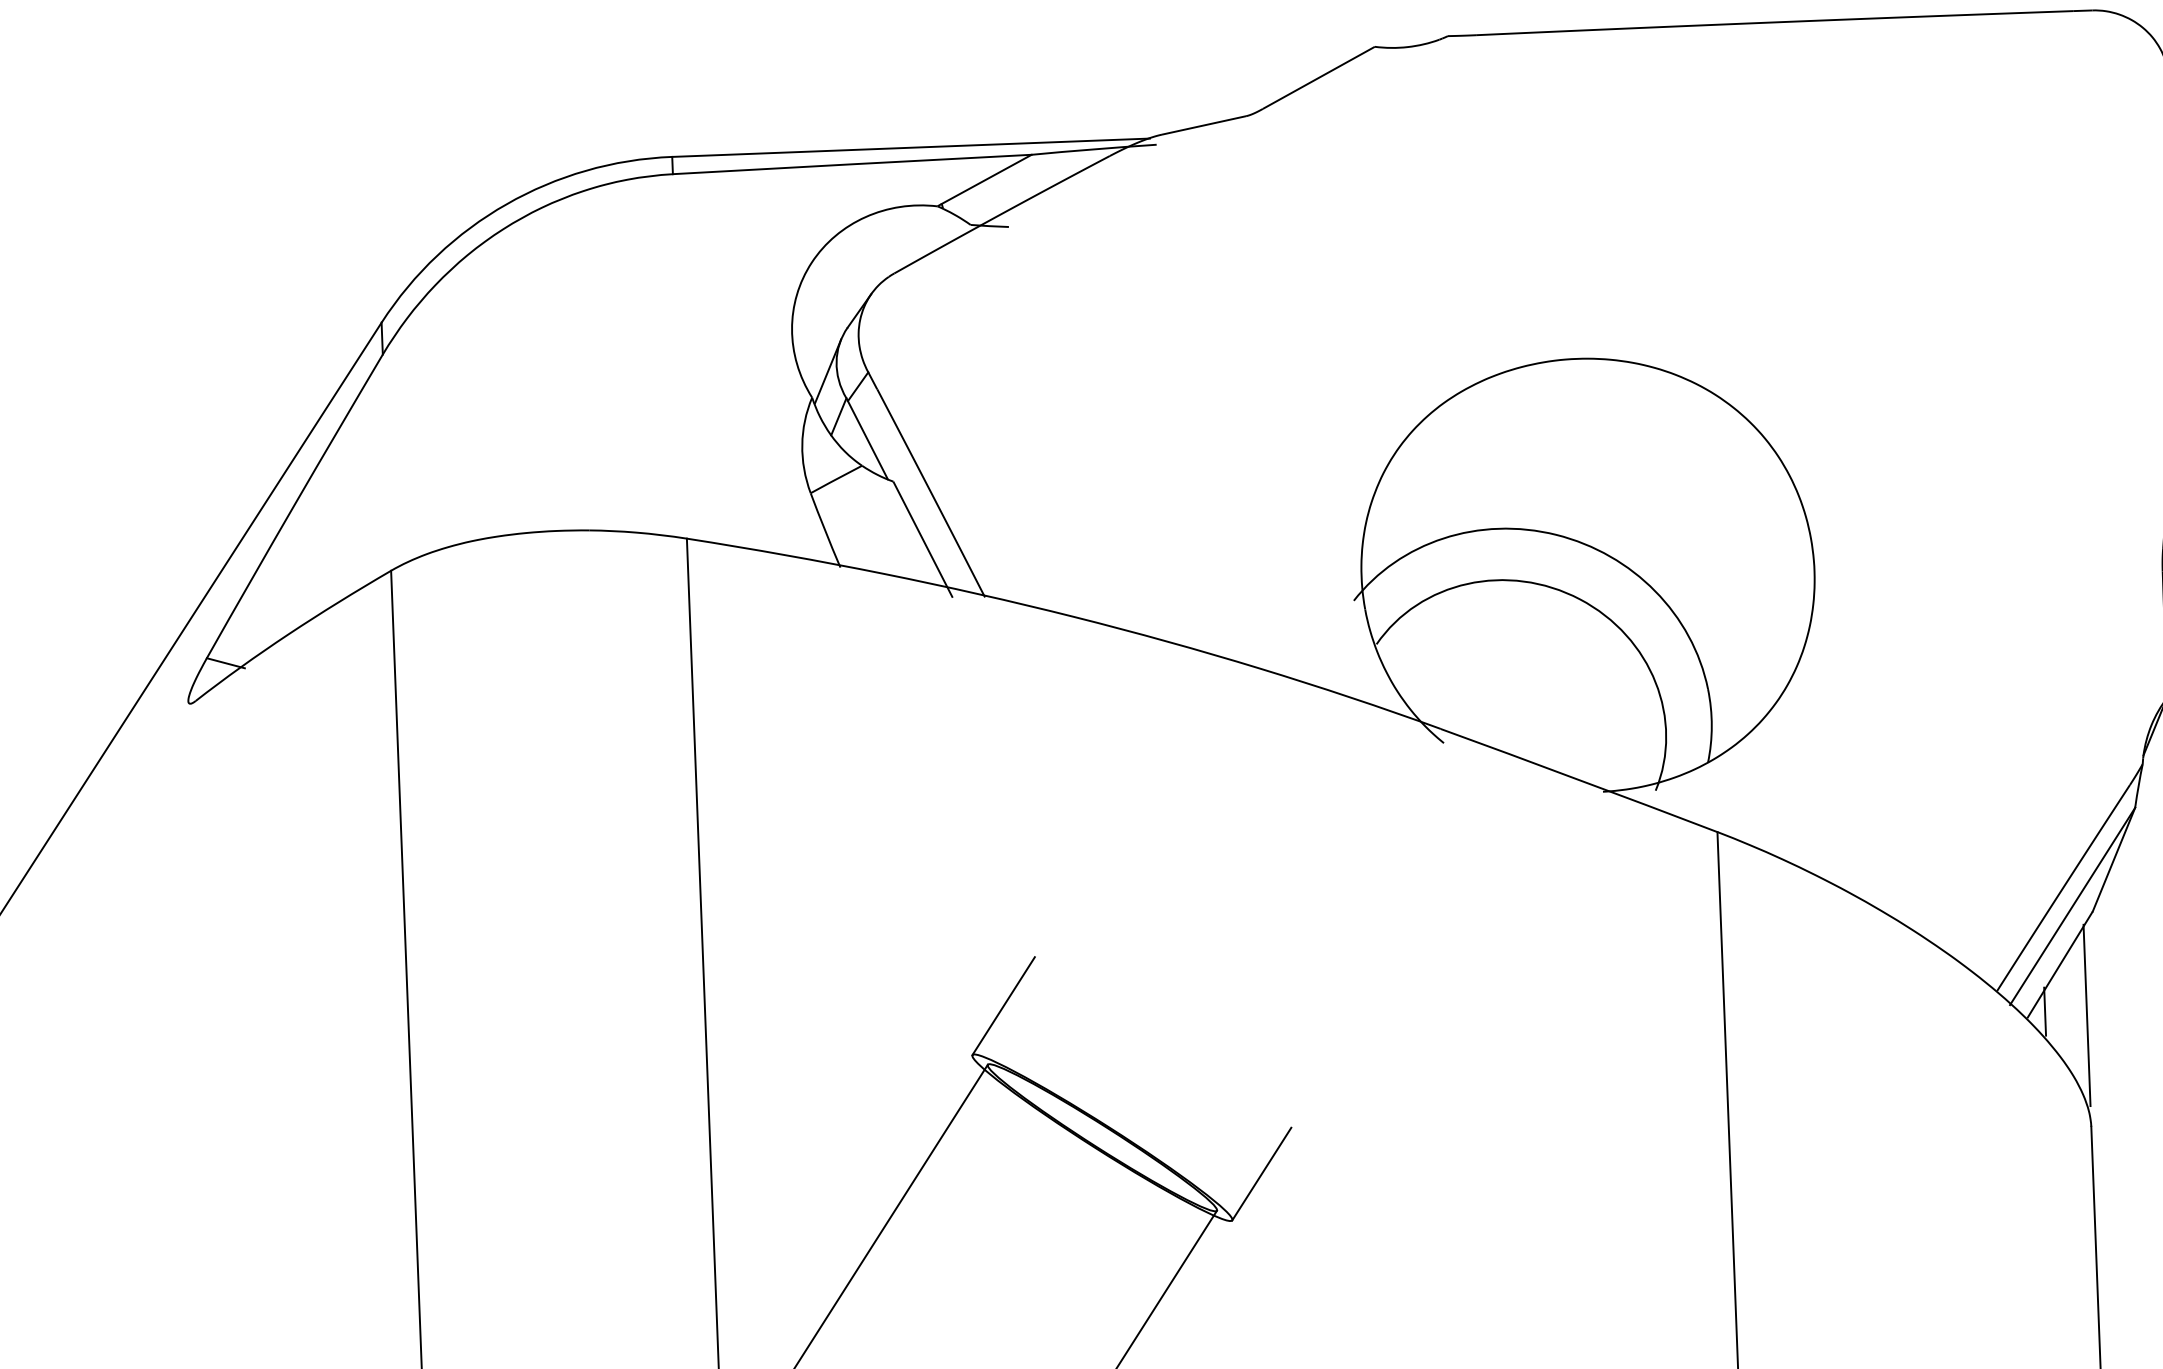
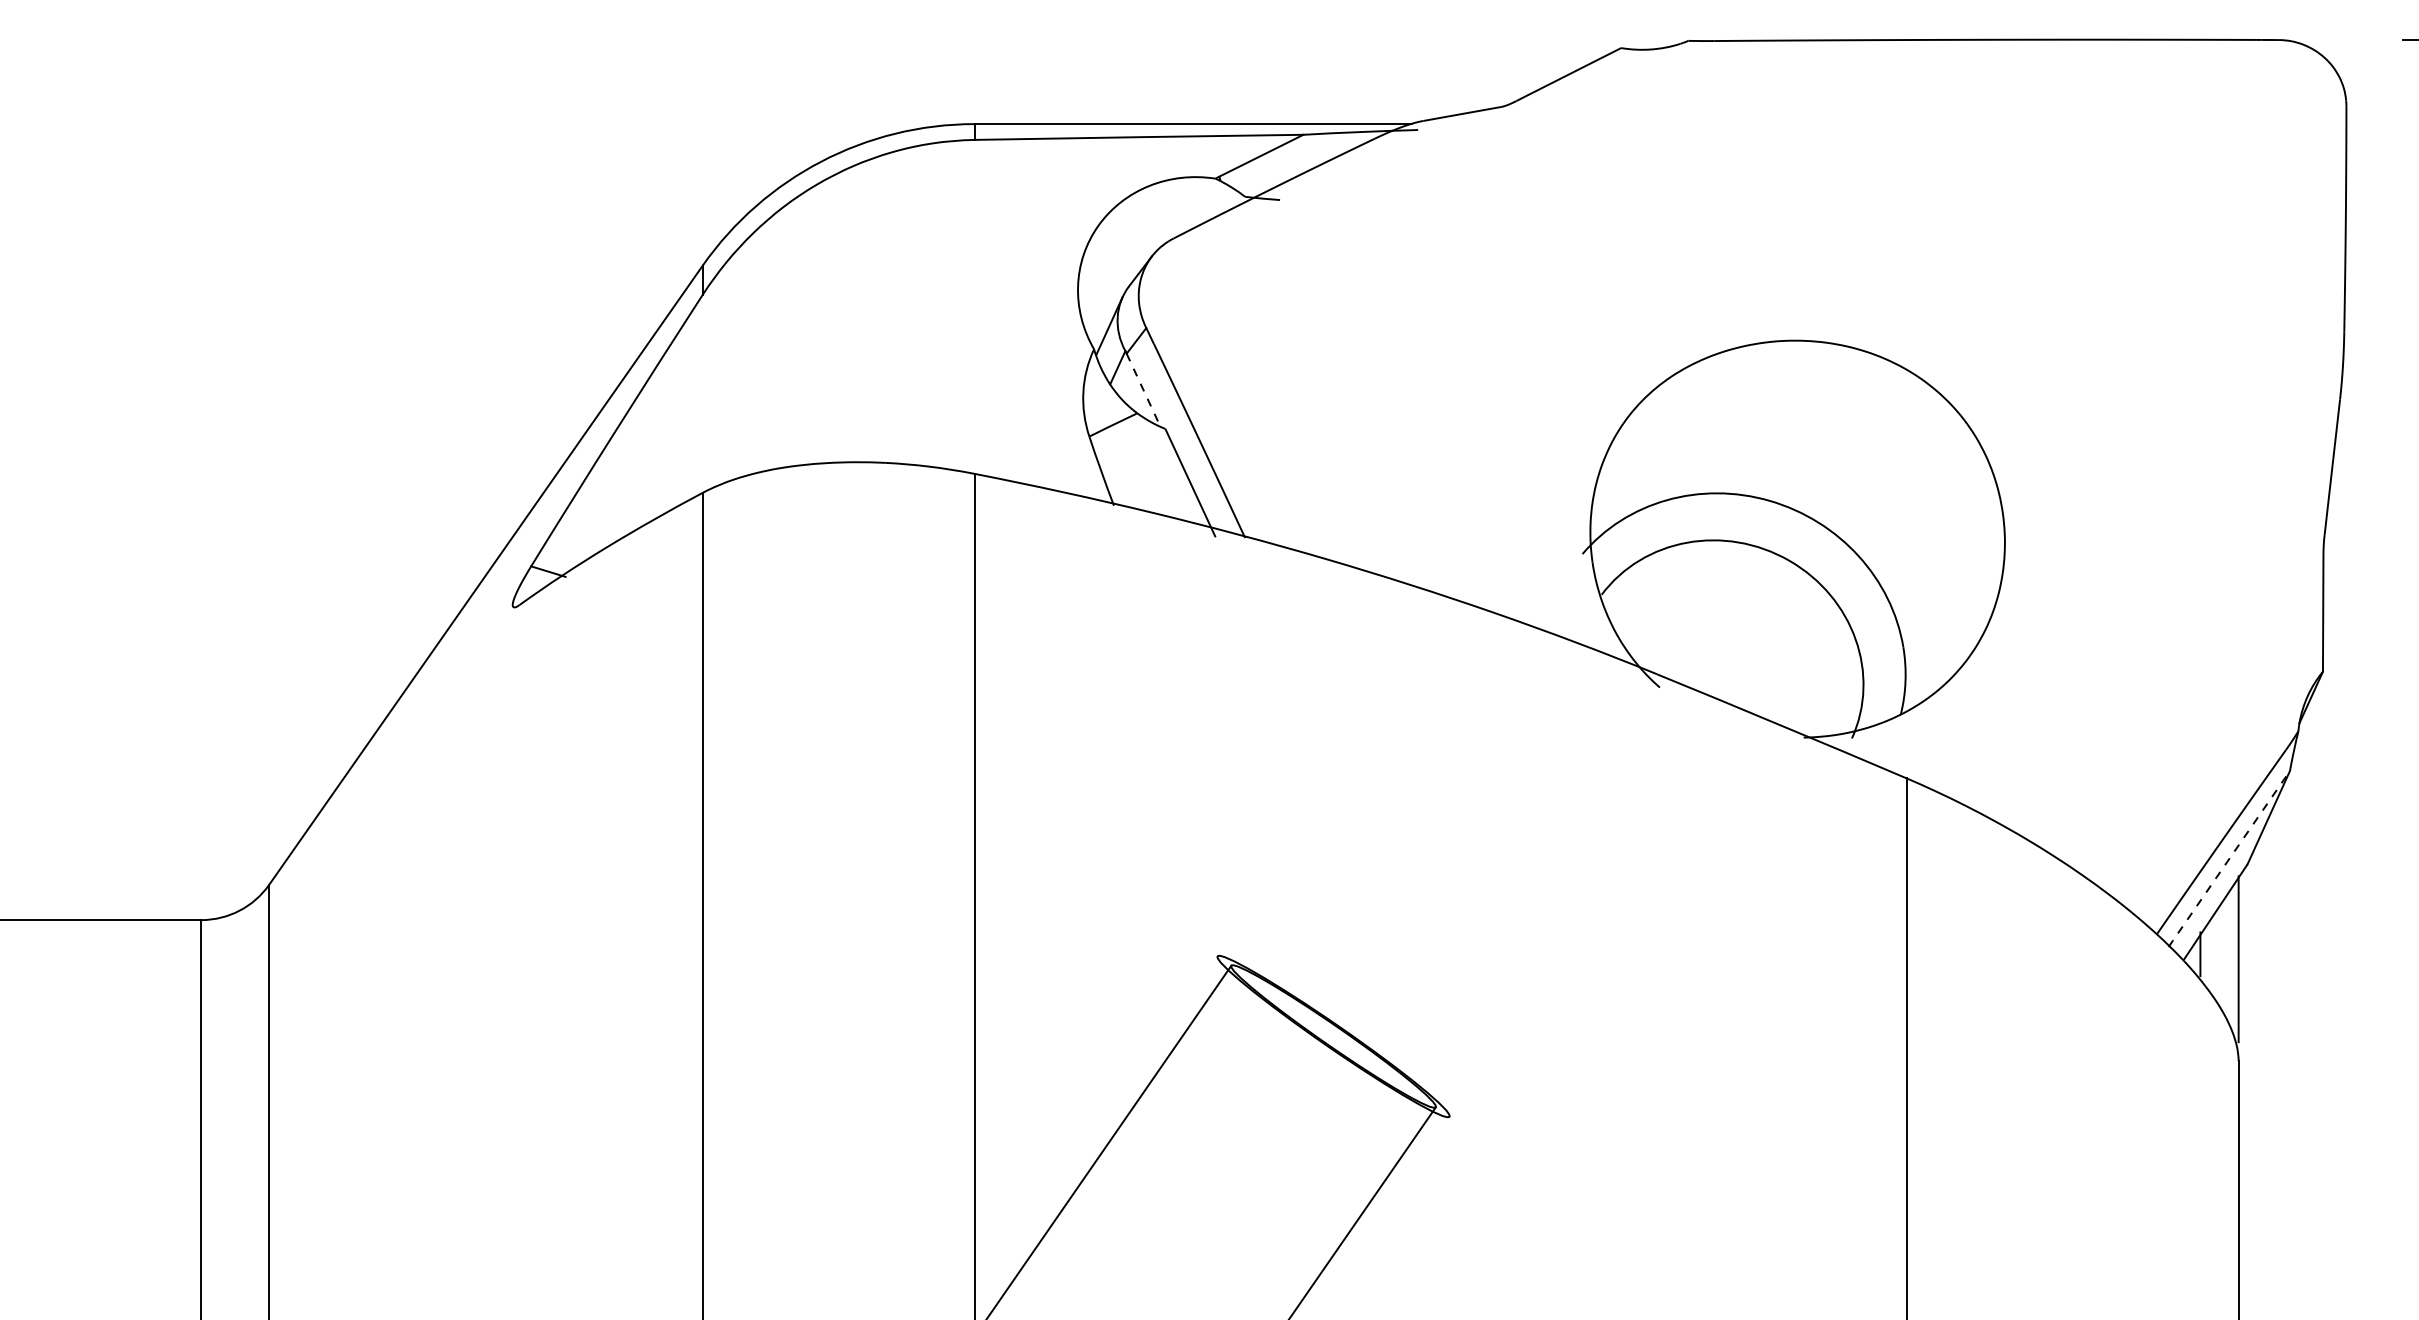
line: (867, 440) -> (1143, 390), solid -> dashed
line: (2072, 906) -> (2229, 859), solid -> dashed
line: (1003, 1005) -> (1247, 912), removed
line: (1261, 1174) -> (1477, 1075), removed

